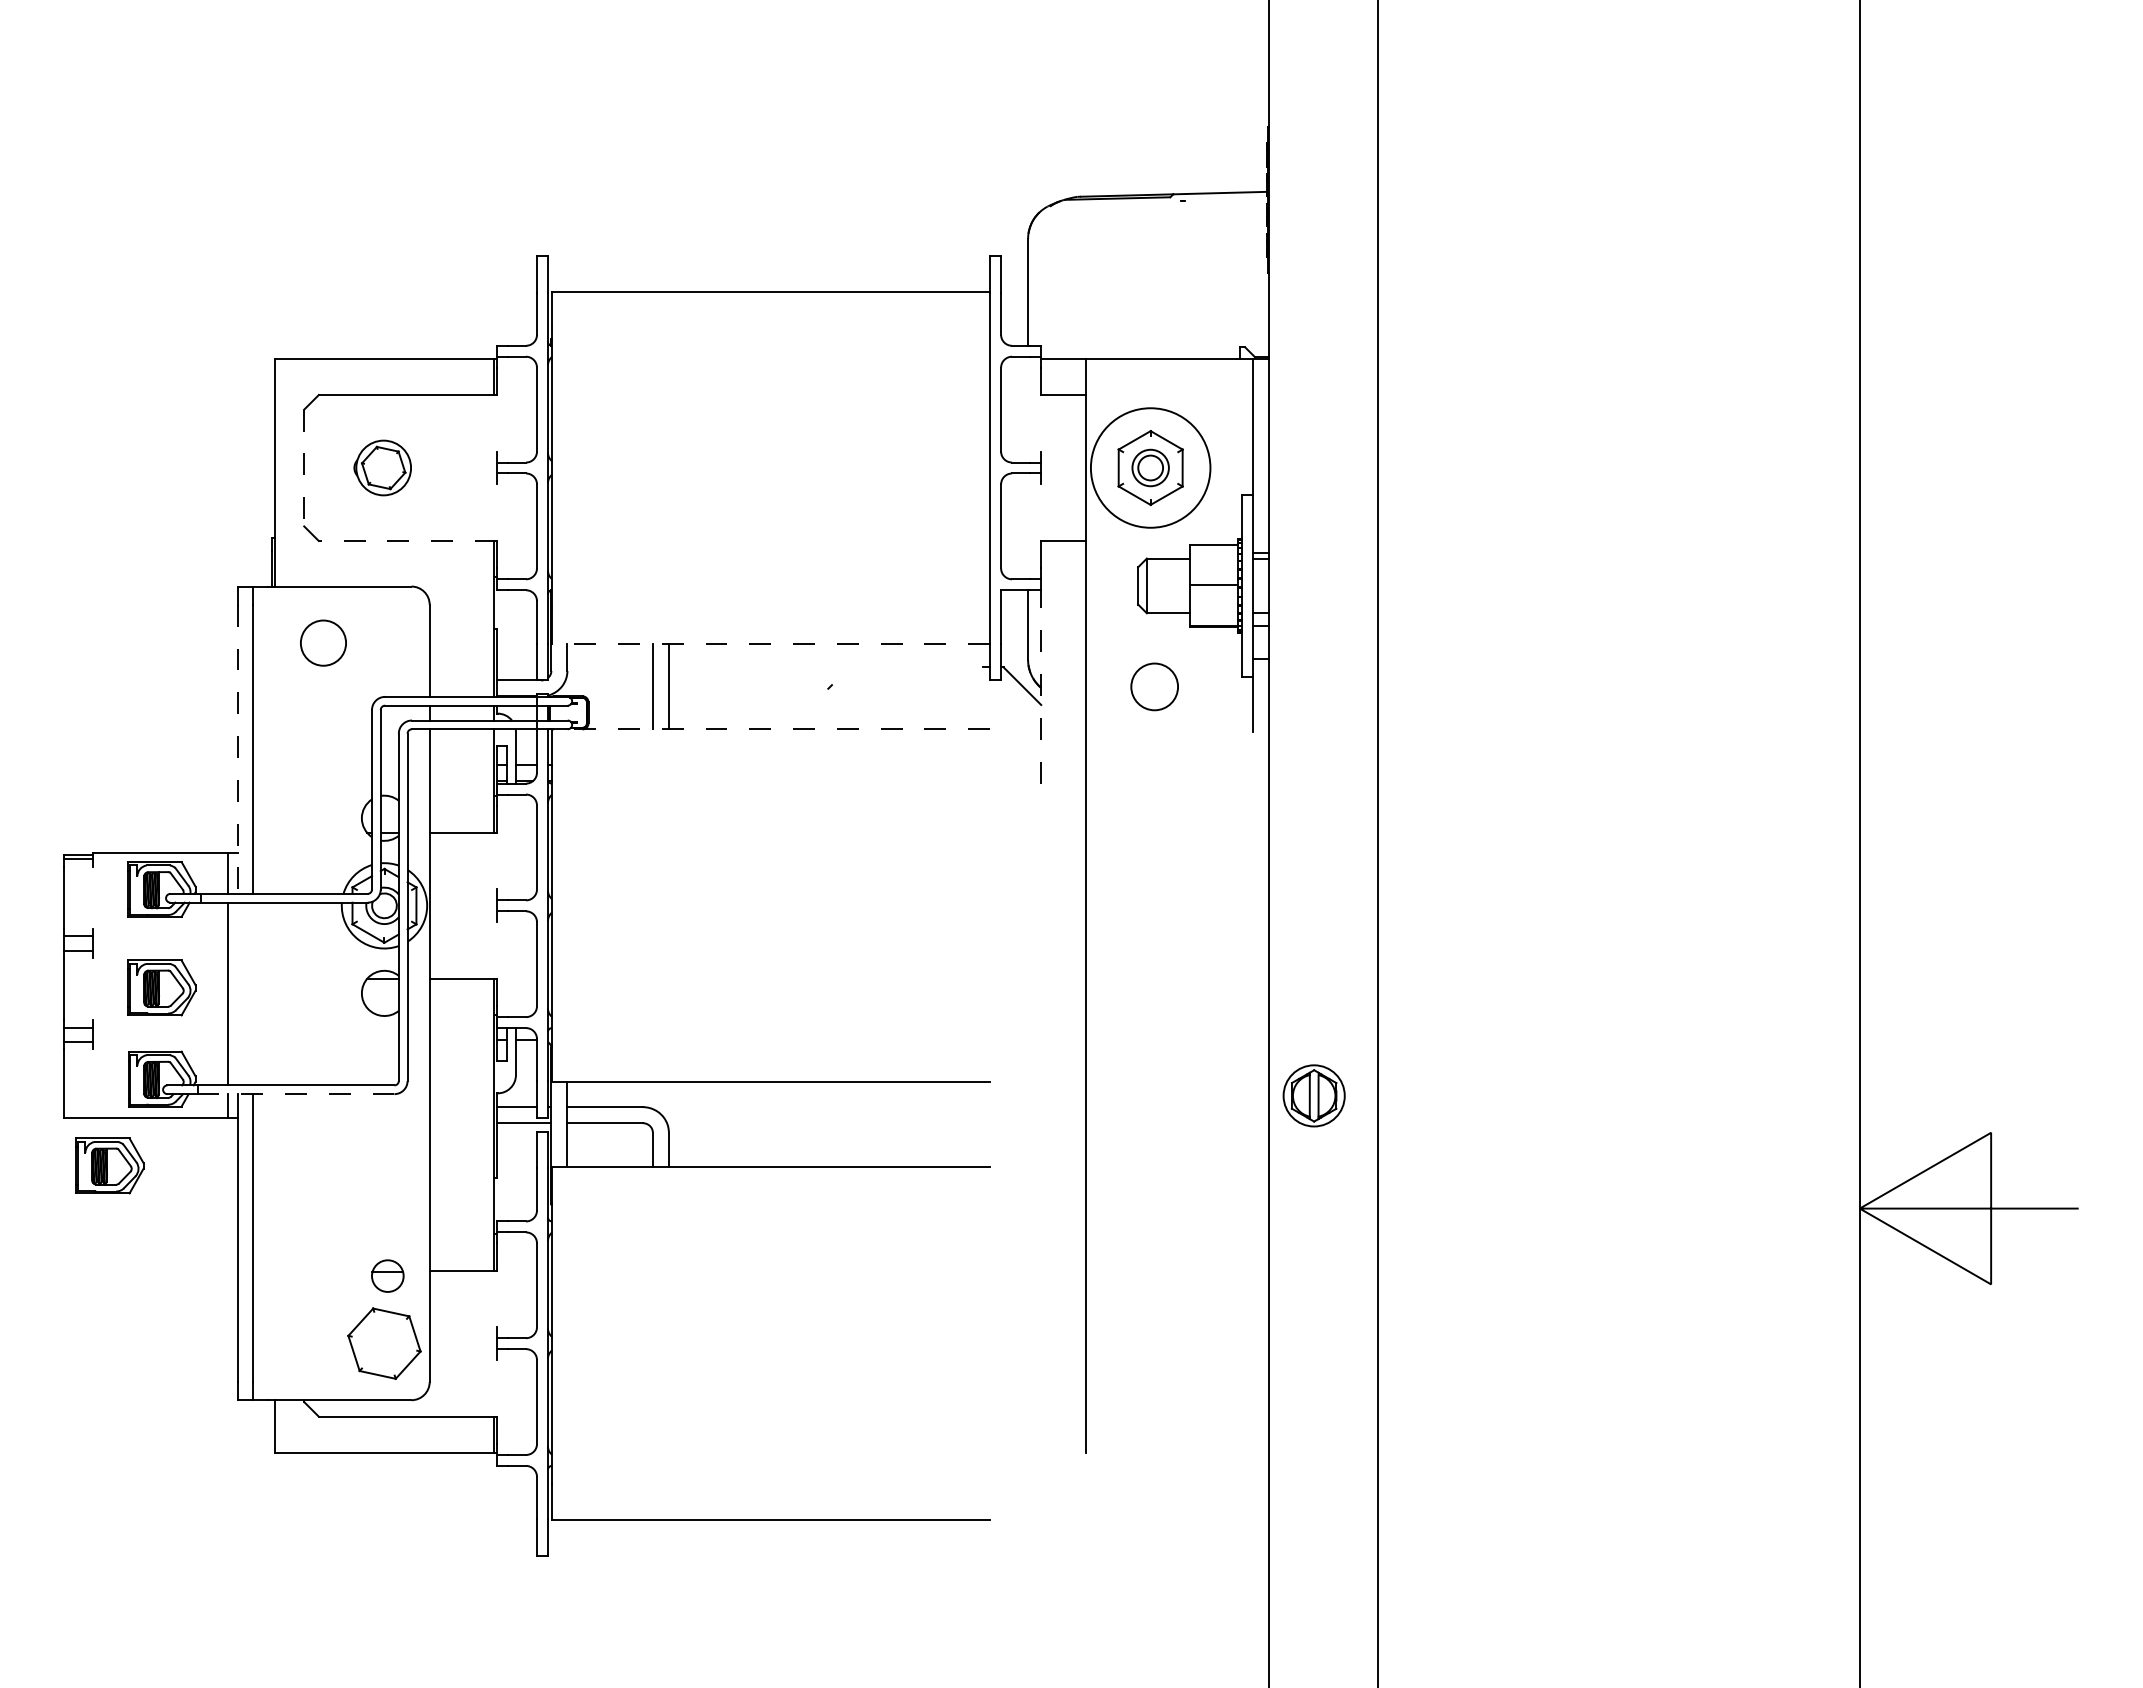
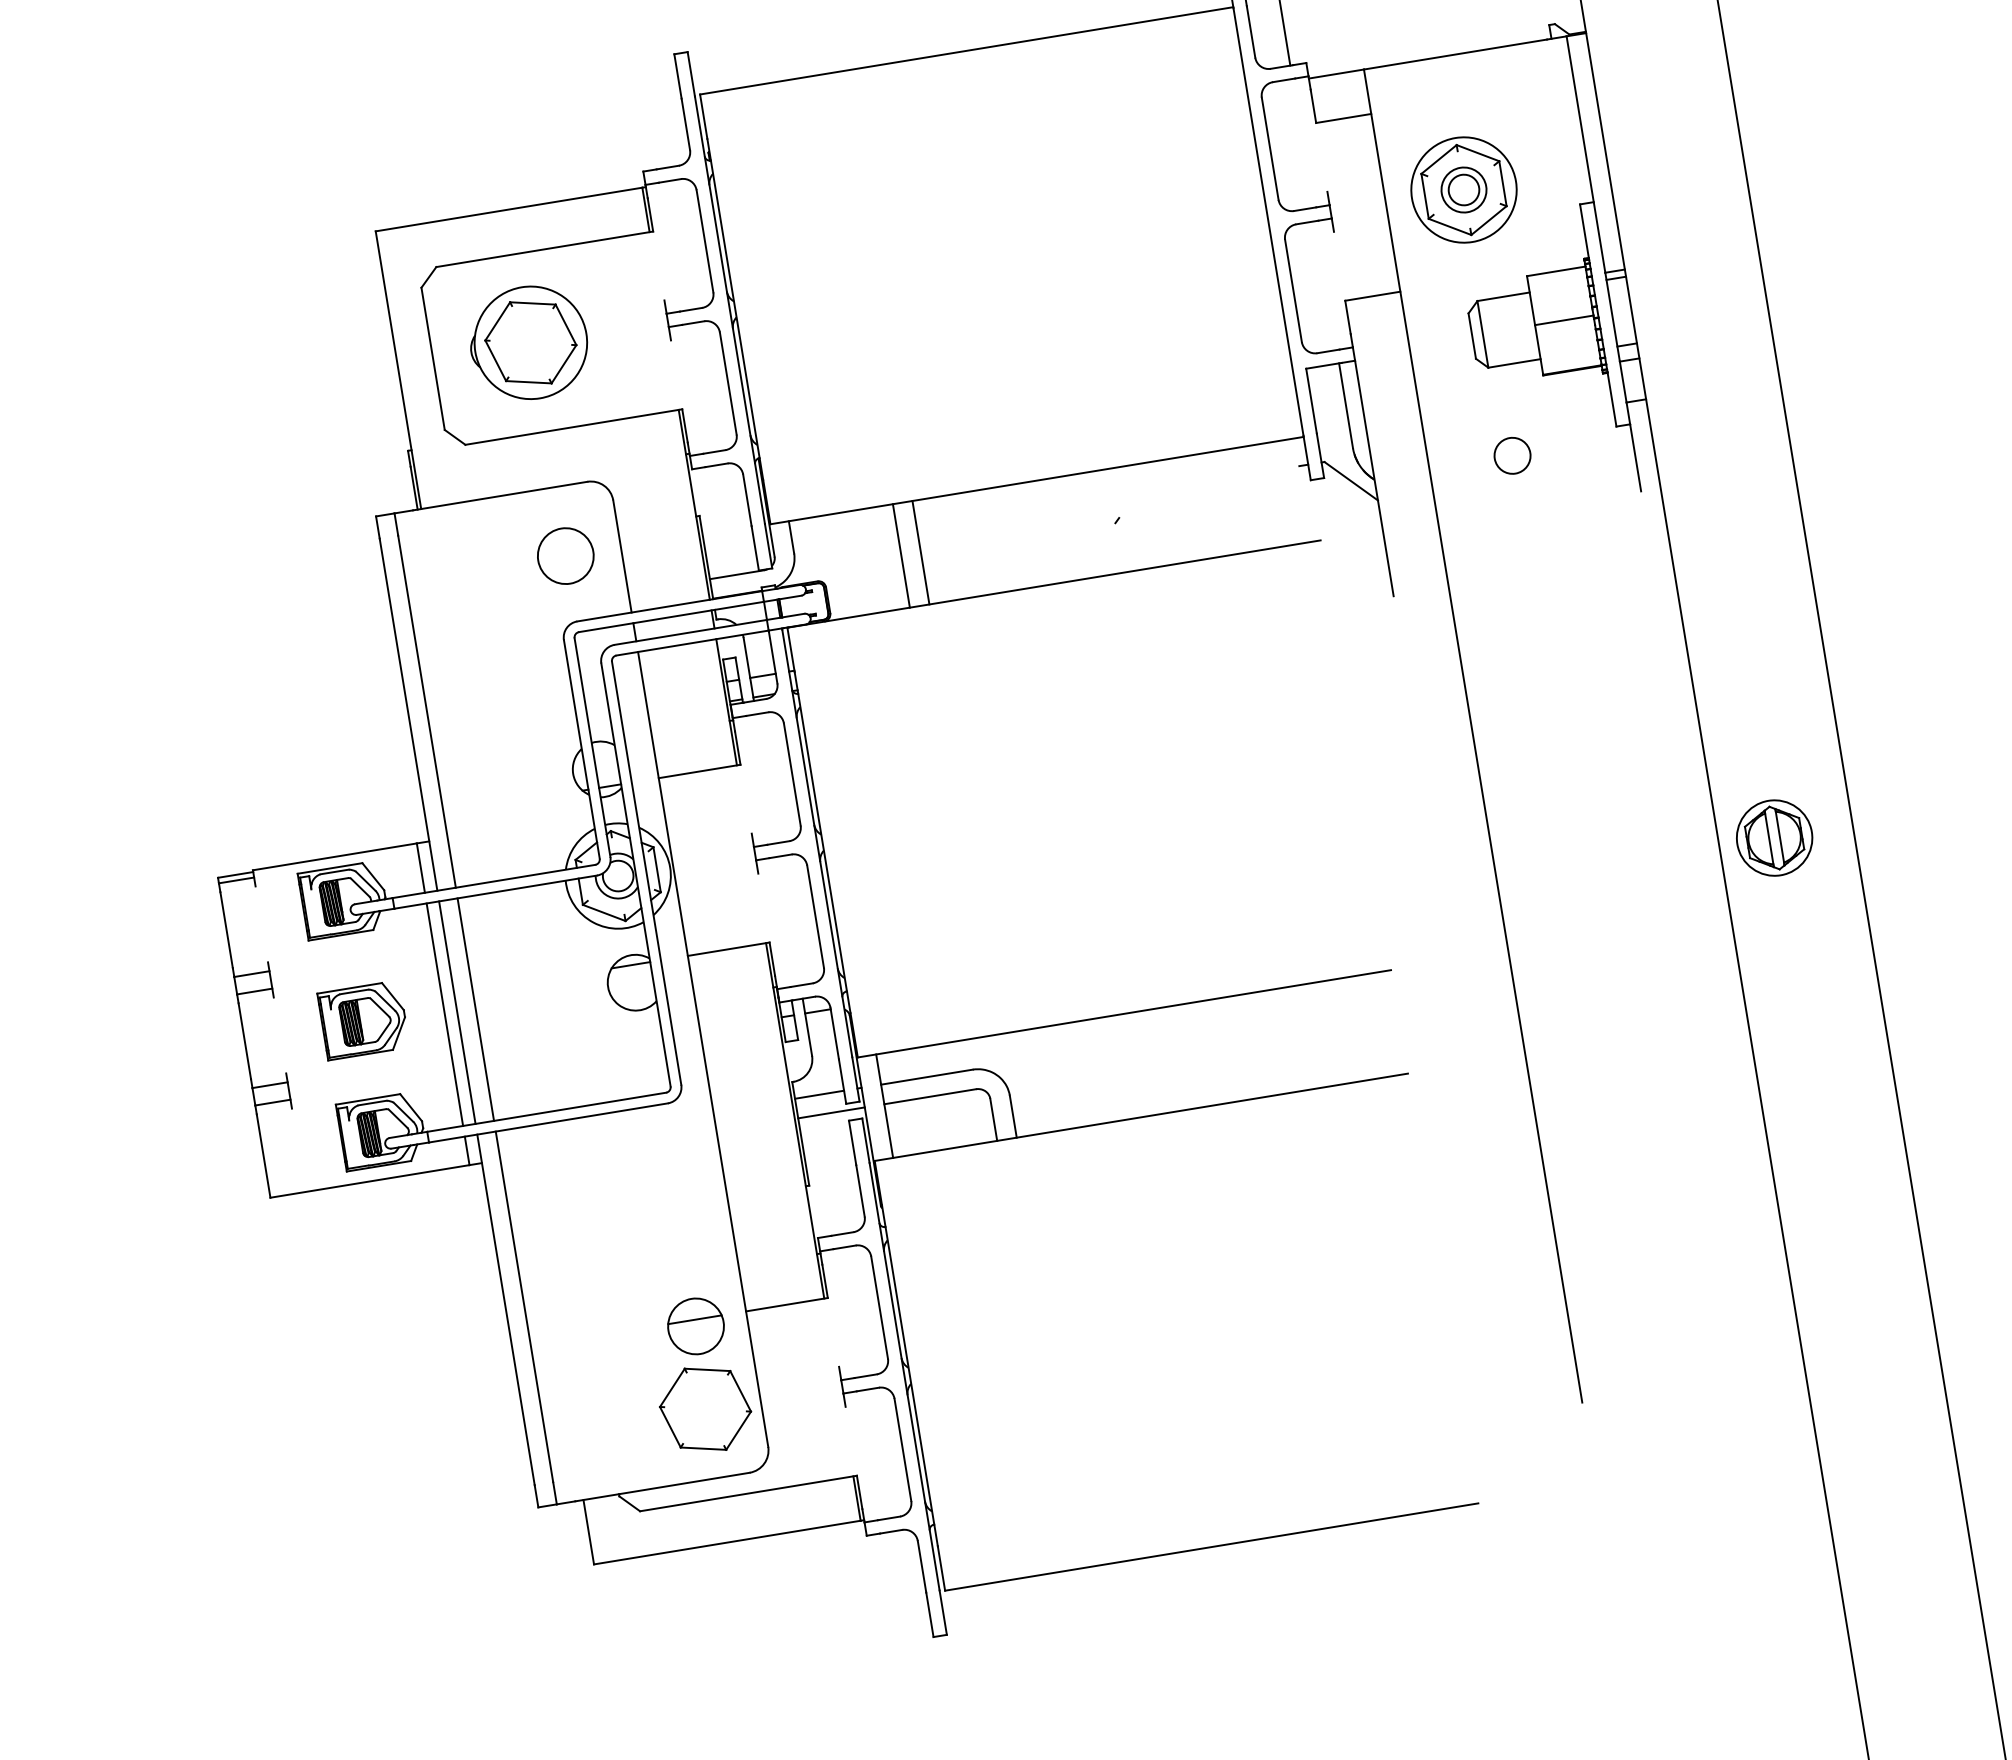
part: (382, 467) -> (528, 342), size x1.67
circle: (1150, 467) -> (1463, 189), size x0.71
line: (304, 468) -> (433, 359), dashed -> solid
line: (407, 541) -> (573, 427), dashed -> solid
circle: (323, 642) -> (565, 555), moved
line: (771, 644) -> (1037, 480), dashed -> solid
line: (1041, 686) -> (1374, 477), dashed -> solid
circle: (1154, 686) -> (1512, 455), size x0.62
line: (771, 729) -> (1054, 584), dashed -> solid
line: (237, 749) -> (408, 714), dashed -> solid
line: (237, 993) -> (456, 1012), added
line: (253, 993) -> (476, 1008), added
line: (295, 1094) -> (547, 1123), dashed -> solid
part: (1313, 1095) -> (1773, 837), moved
part: (109, 1165) -> (335, 1247), removed
part: (387, 1275) -> (695, 1325), size x1.43

